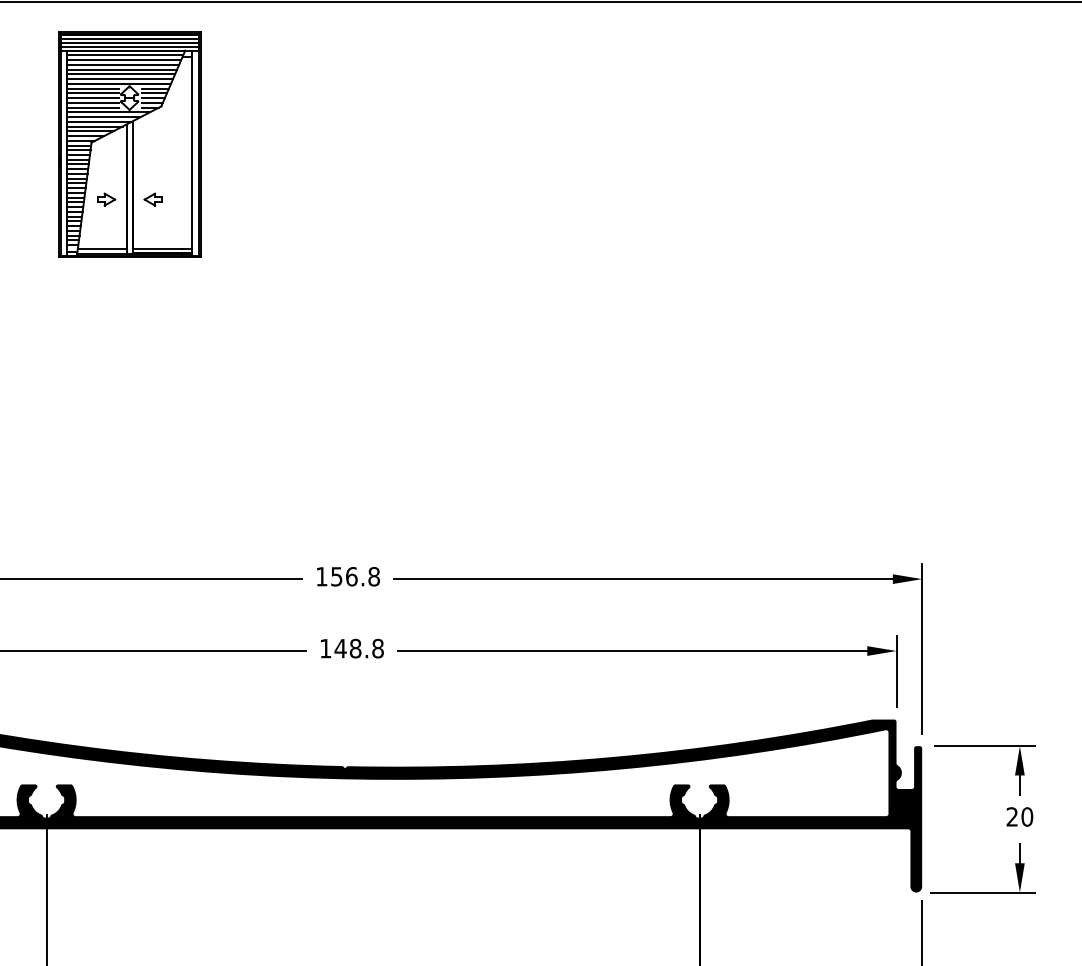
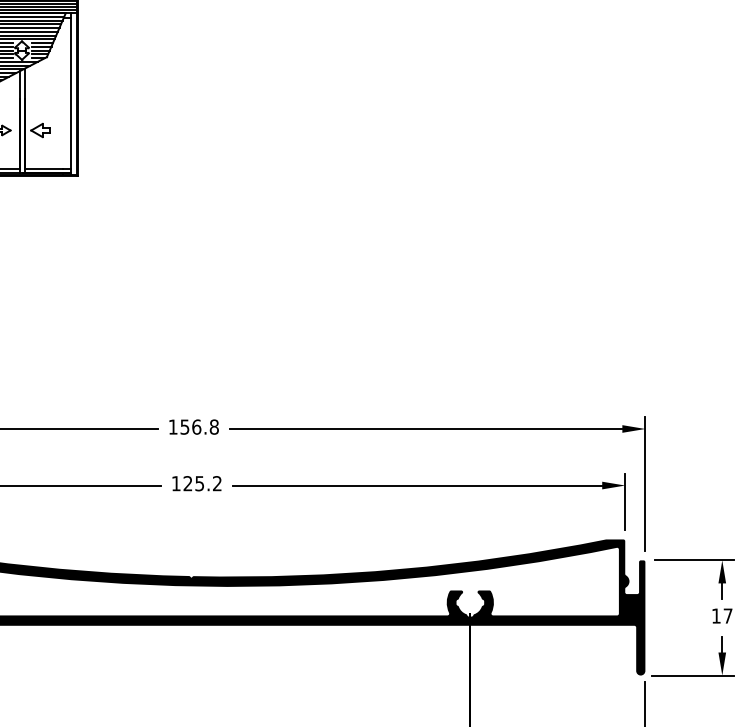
part: (152, 199) -> (39, 130), size x1.4
text: (358, 648) -> (202, 483), 148.8 -> 125.2
text: (1019, 816) -> (721, 615), 20 -> 17

